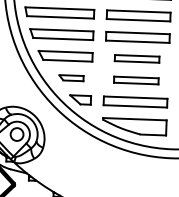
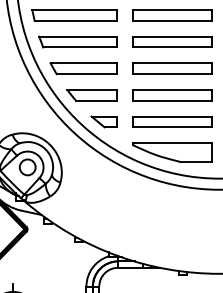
part: (137, 58) -> (172, 68), size x1.43
part: (70, 78) -> (91, 95), size x1.67
part: (136, 80) -> (172, 95), size x1.43

